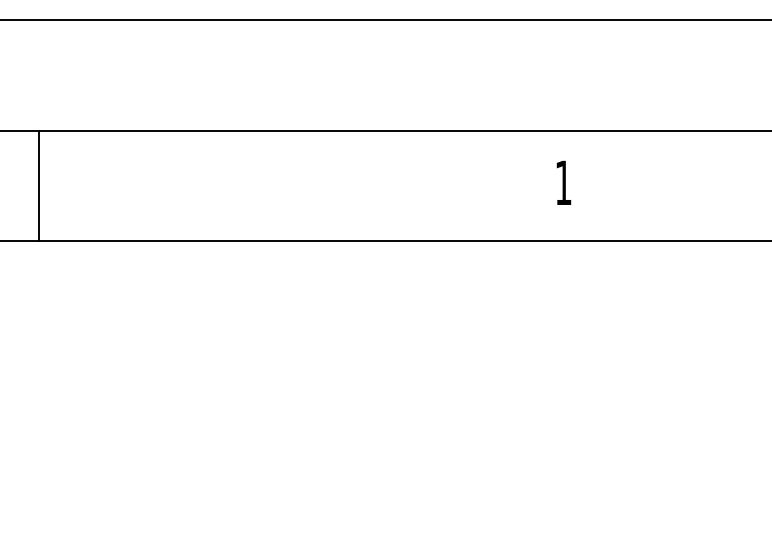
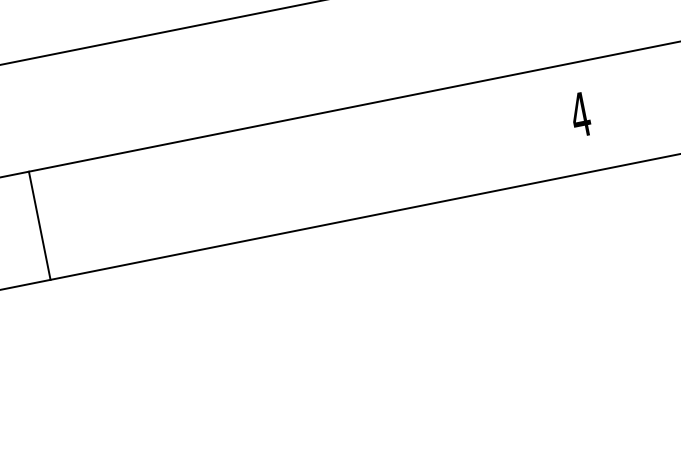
text: (563, 182) -> (580, 114), 1 -> 4
line: (38, 185) -> (39, 225), moved

